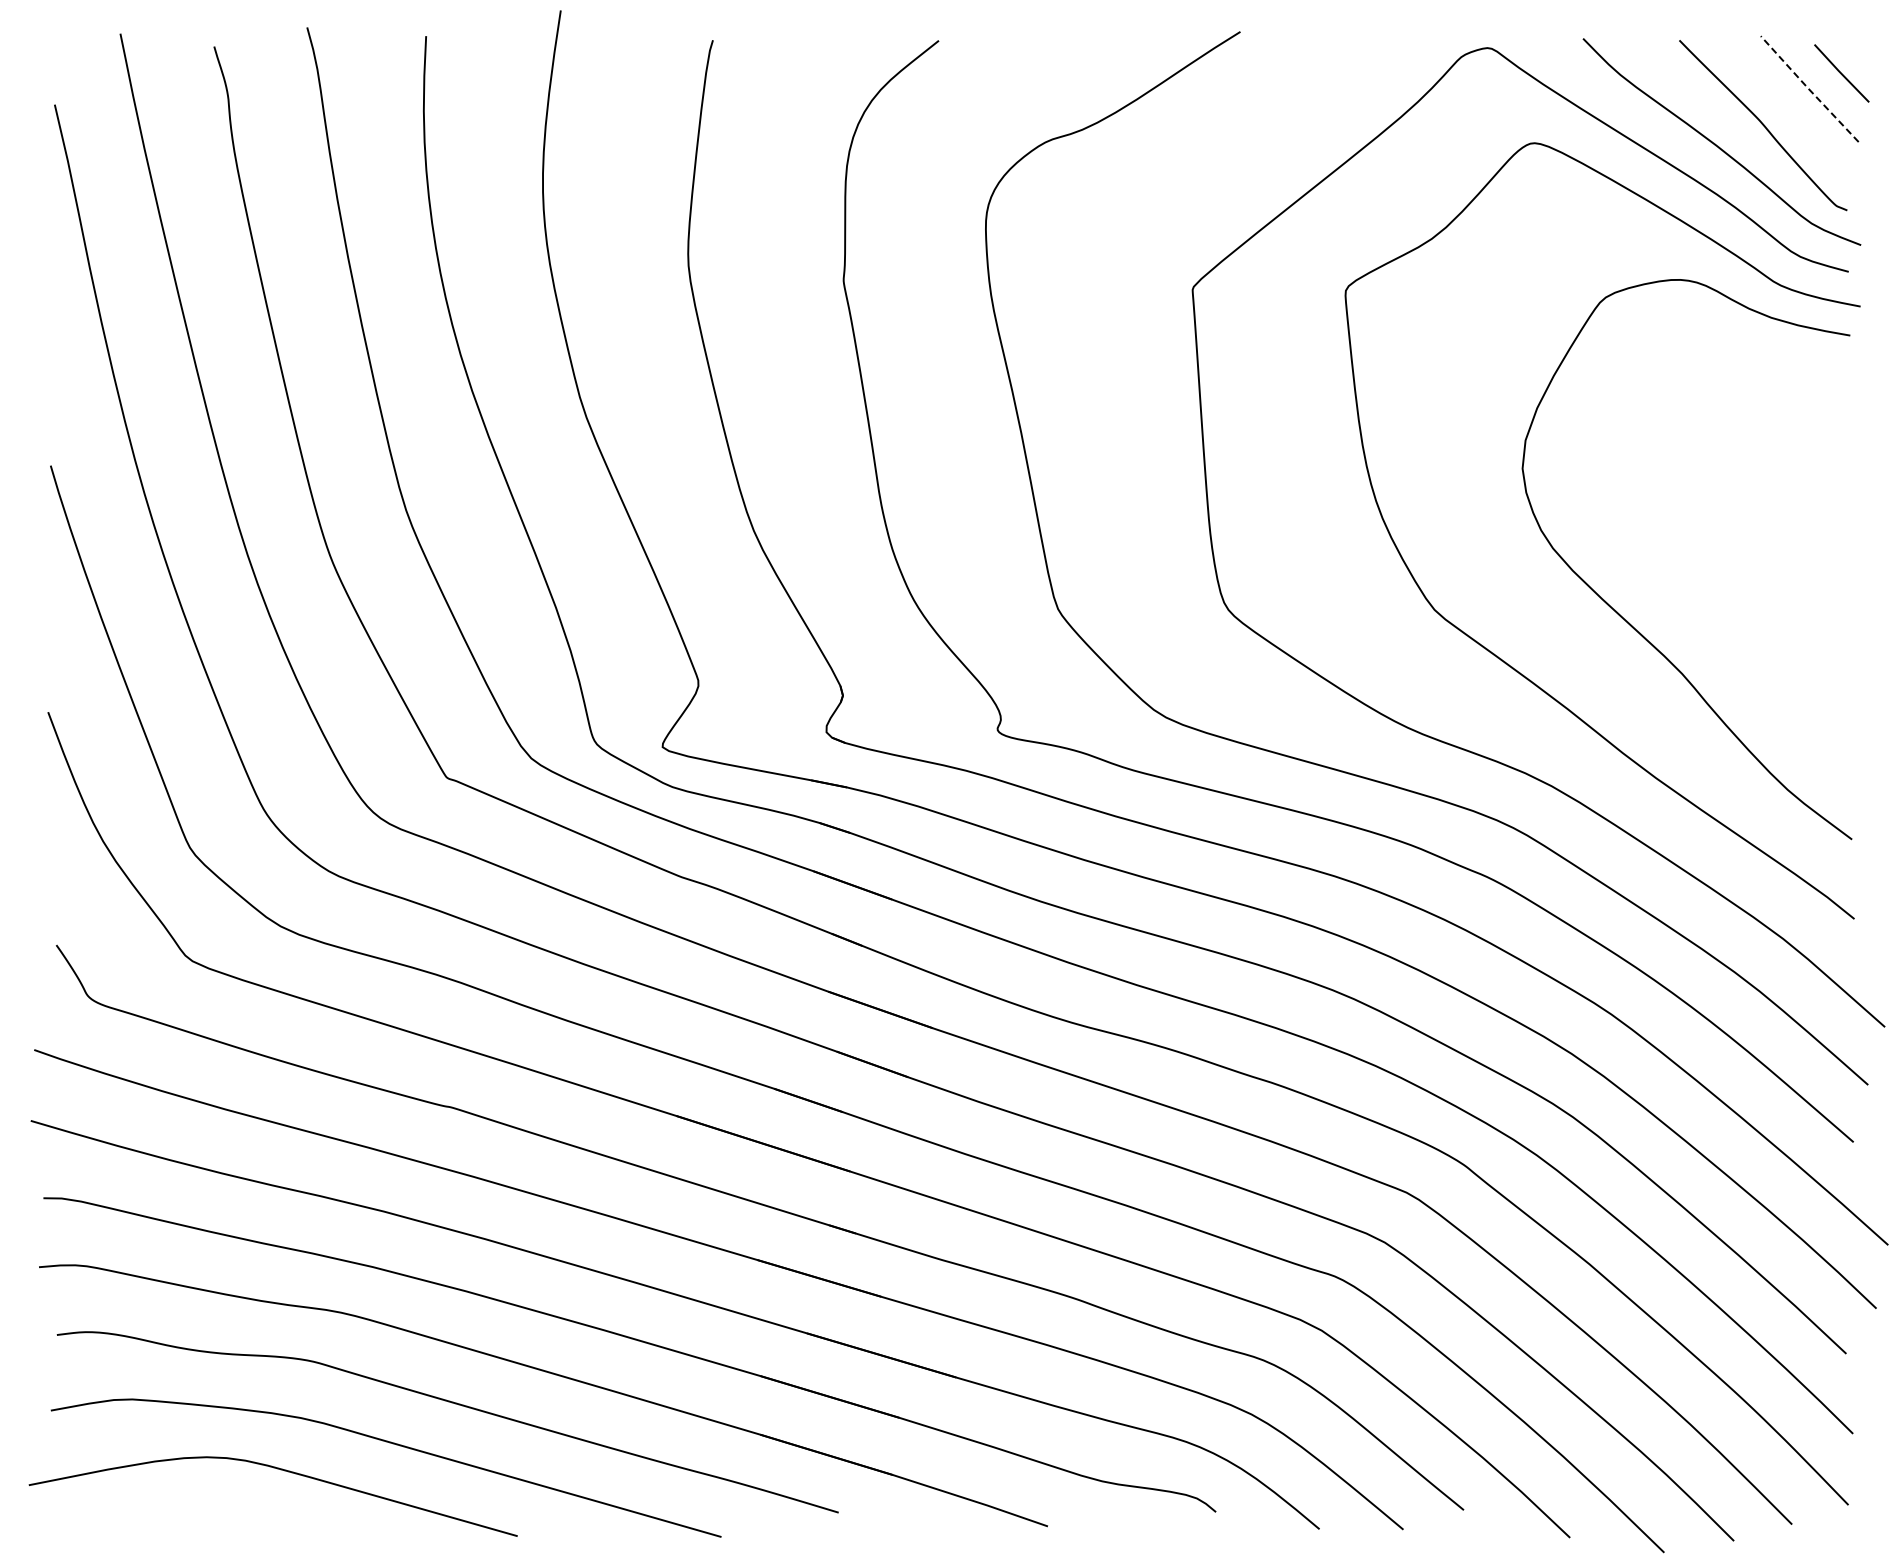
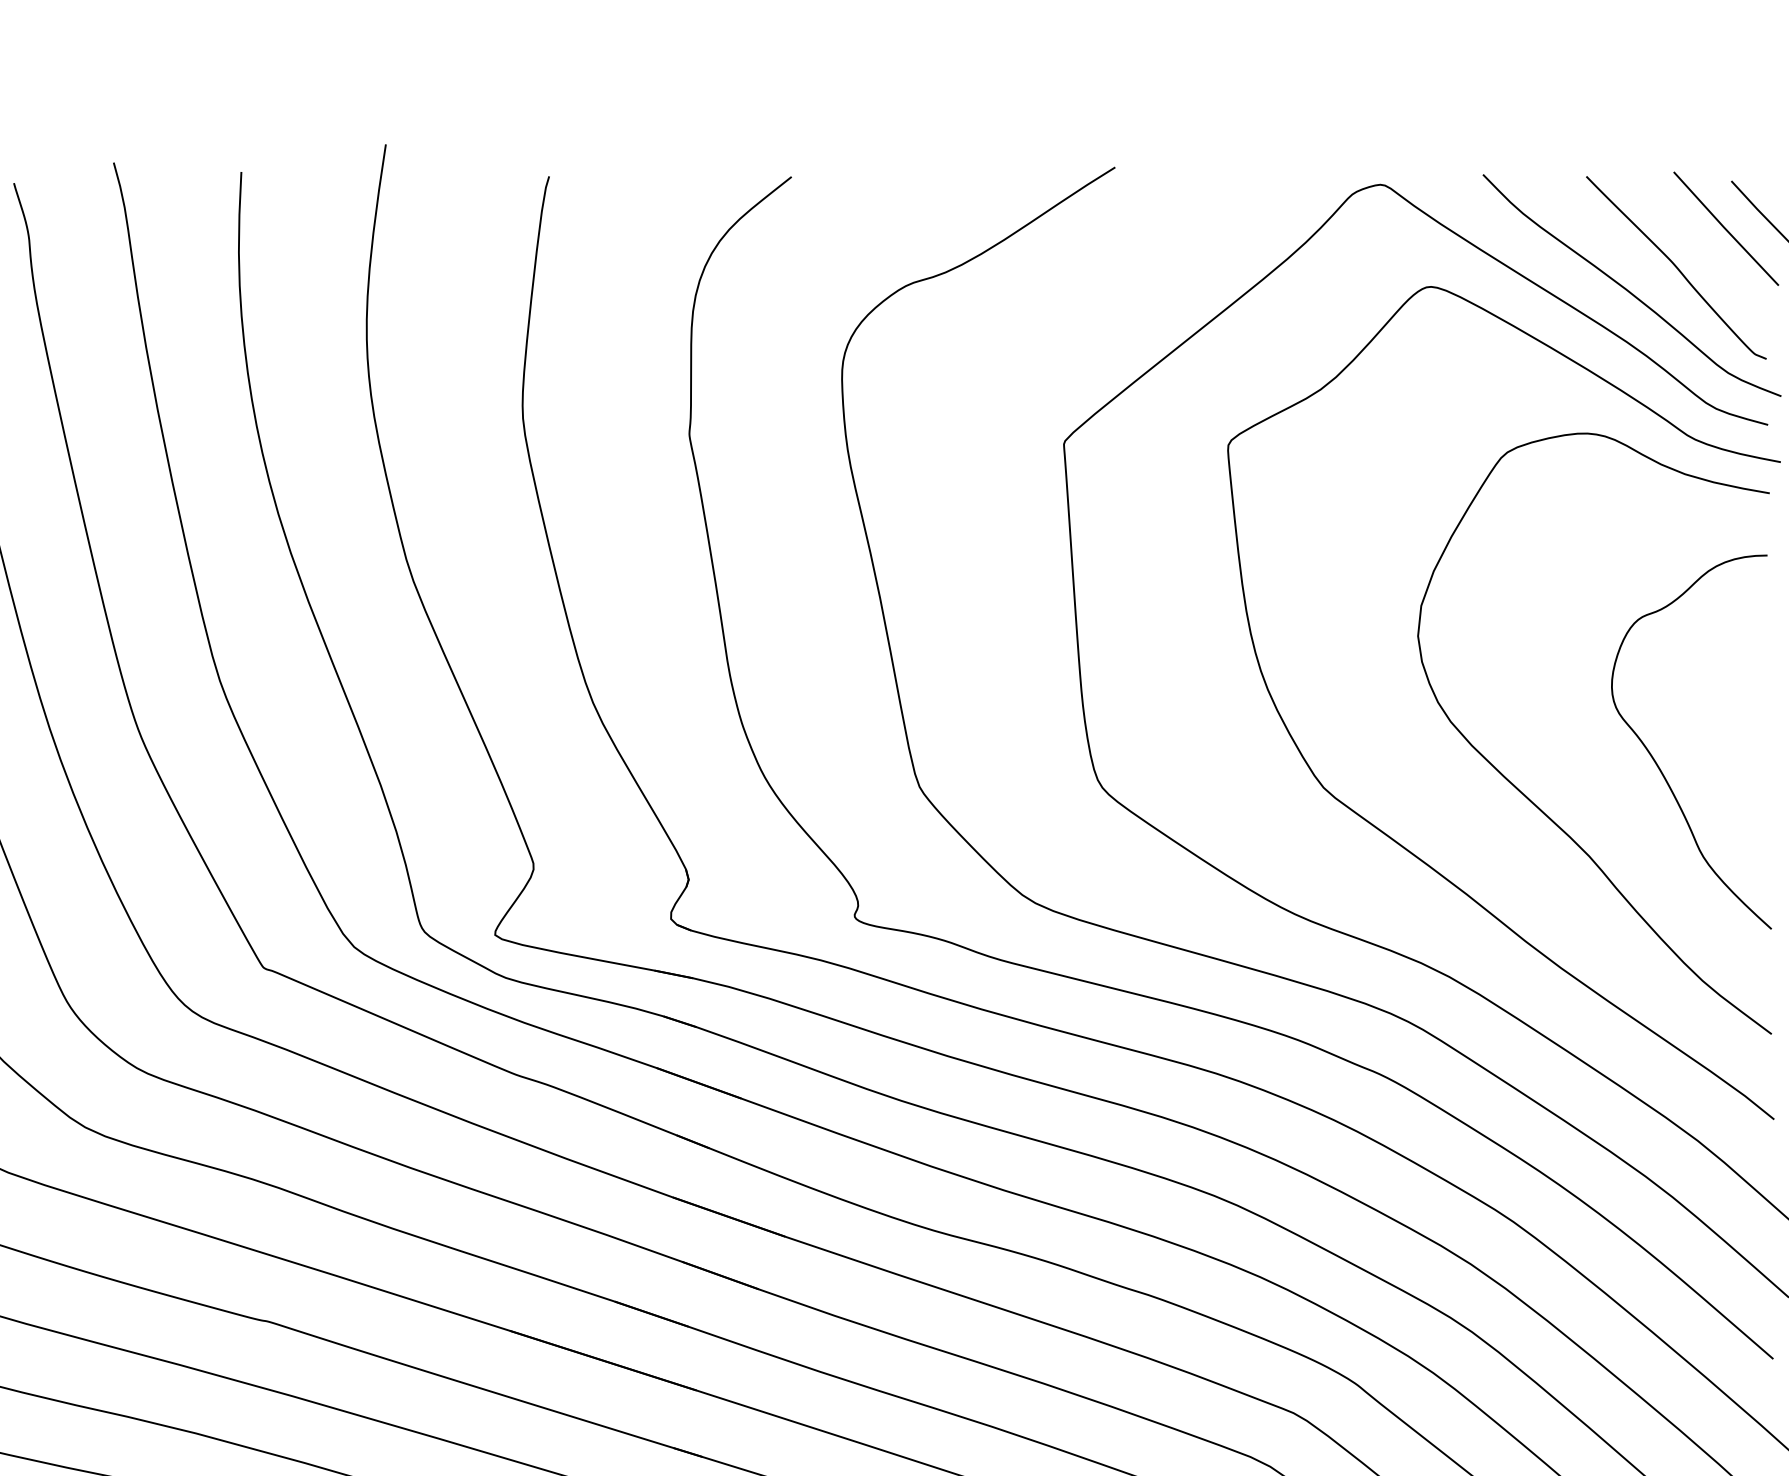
line: (1808, 89) -> (1724, 229), dashed -> solid
curve: (1745, 586) -> (1657, 762), added

